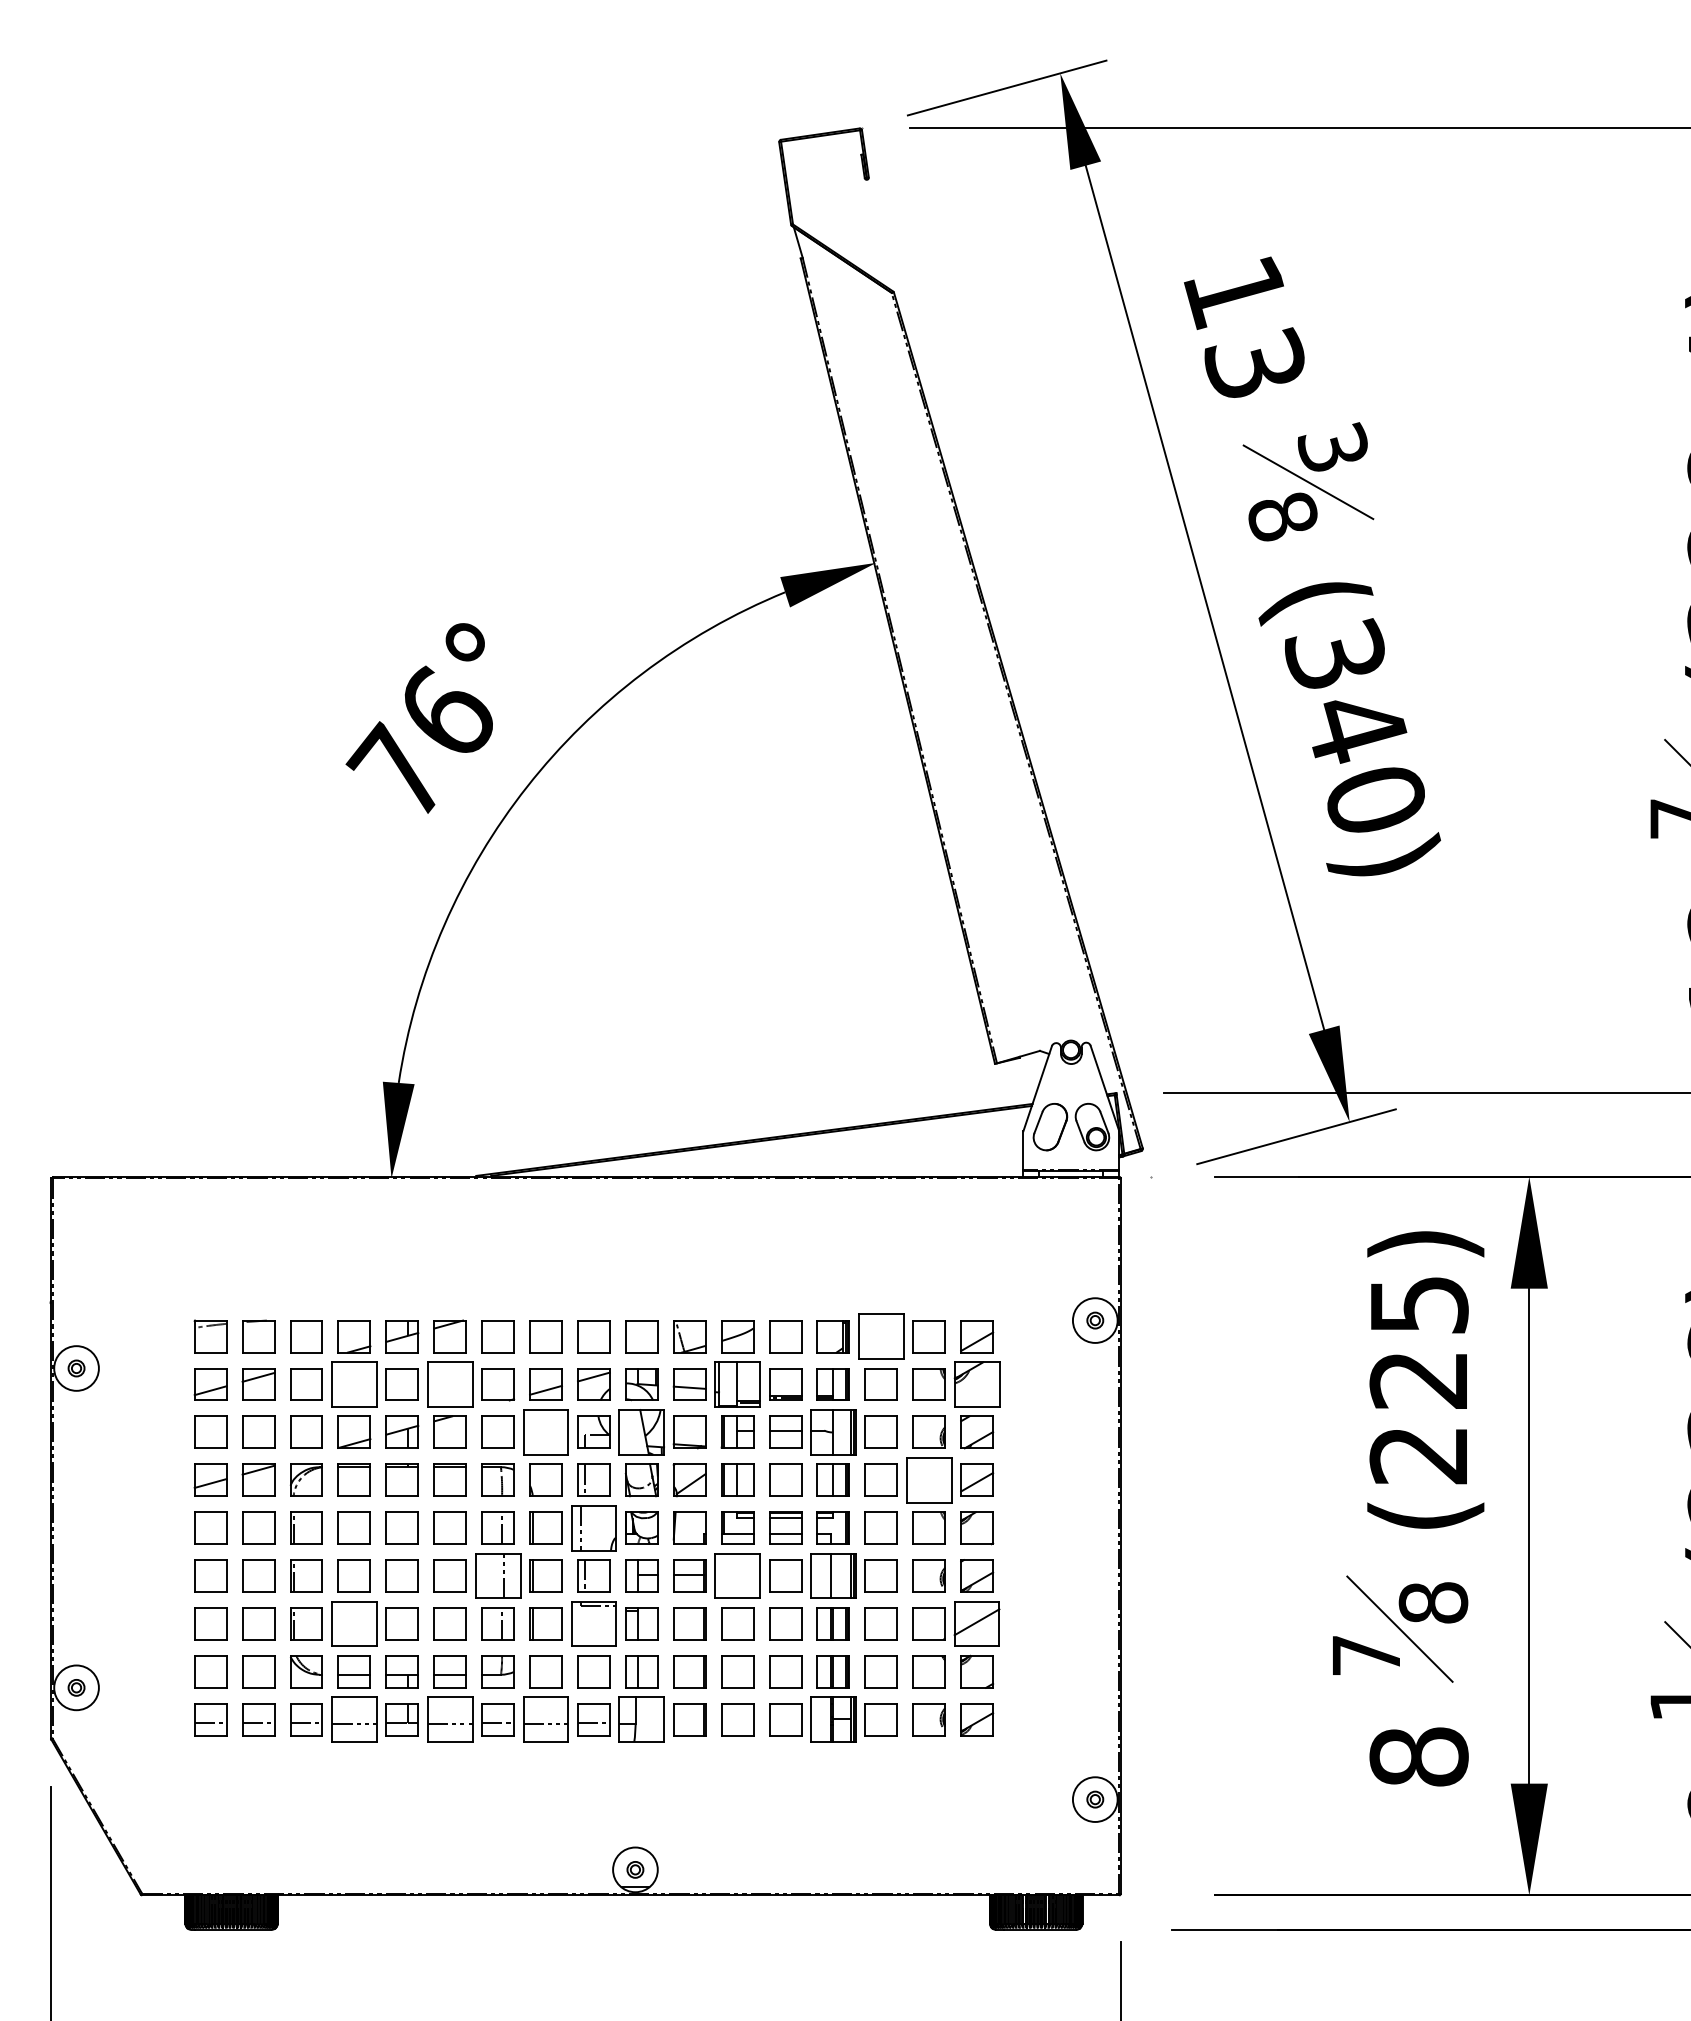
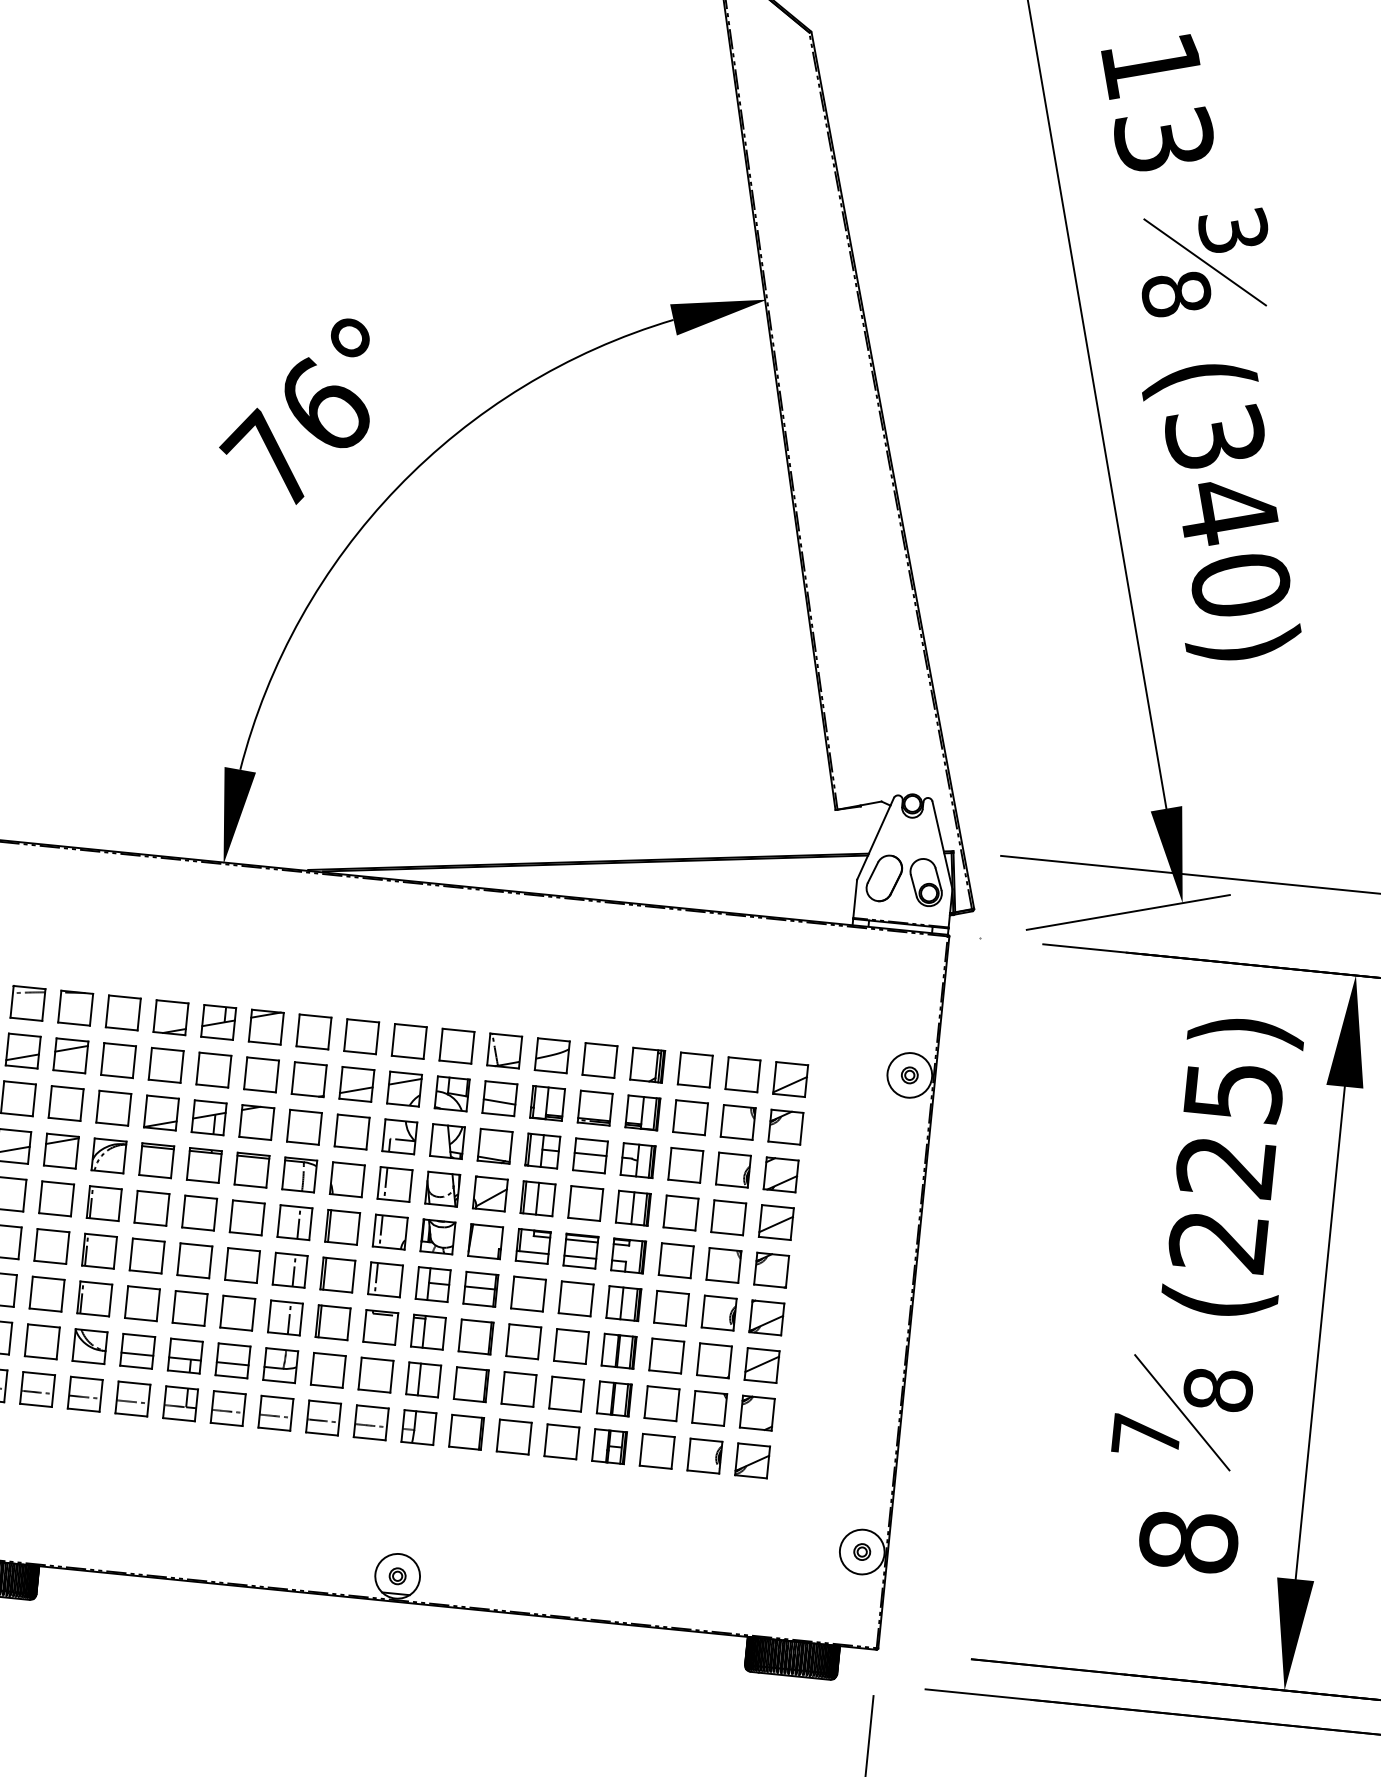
part: (880, 1336) -> (694, 1069), size x0.71
part: (976, 1383) -> (785, 1126), size x0.71
part: (353, 1384) -> (165, 1065), size x0.71
part: (449, 1384) -> (260, 1074), size x0.71
part: (737, 1384) -> (547, 1103), size x0.71
part: (545, 1431) -> (351, 1131), size x0.71
part: (832, 1431) -> (637, 1159), size x0.71
part: (641, 1432) -> (447, 1141), size x0.71
part: (928, 1479) -> (728, 1216), size x0.71
part: (593, 1527) -> (389, 1231), size x0.71
part: (497, 1575) -> (289, 1269), size x0.71
part: (737, 1575) -> (528, 1293), size x0.71
part: (832, 1575) -> (622, 1302), size x0.71
part: (353, 1623) -> (141, 1303), size x0.71
part: (593, 1623) -> (380, 1326), size x0.71
part: (977, 1623) -> (762, 1365), size x0.71
part: (353, 1719) -> (132, 1398), size x0.71
part: (449, 1719) -> (227, 1408), size x0.71
part: (545, 1719) -> (323, 1417), size x0.71
part: (641, 1719) -> (418, 1427), size x0.71
part: (832, 1719) -> (608, 1446), size x0.71

